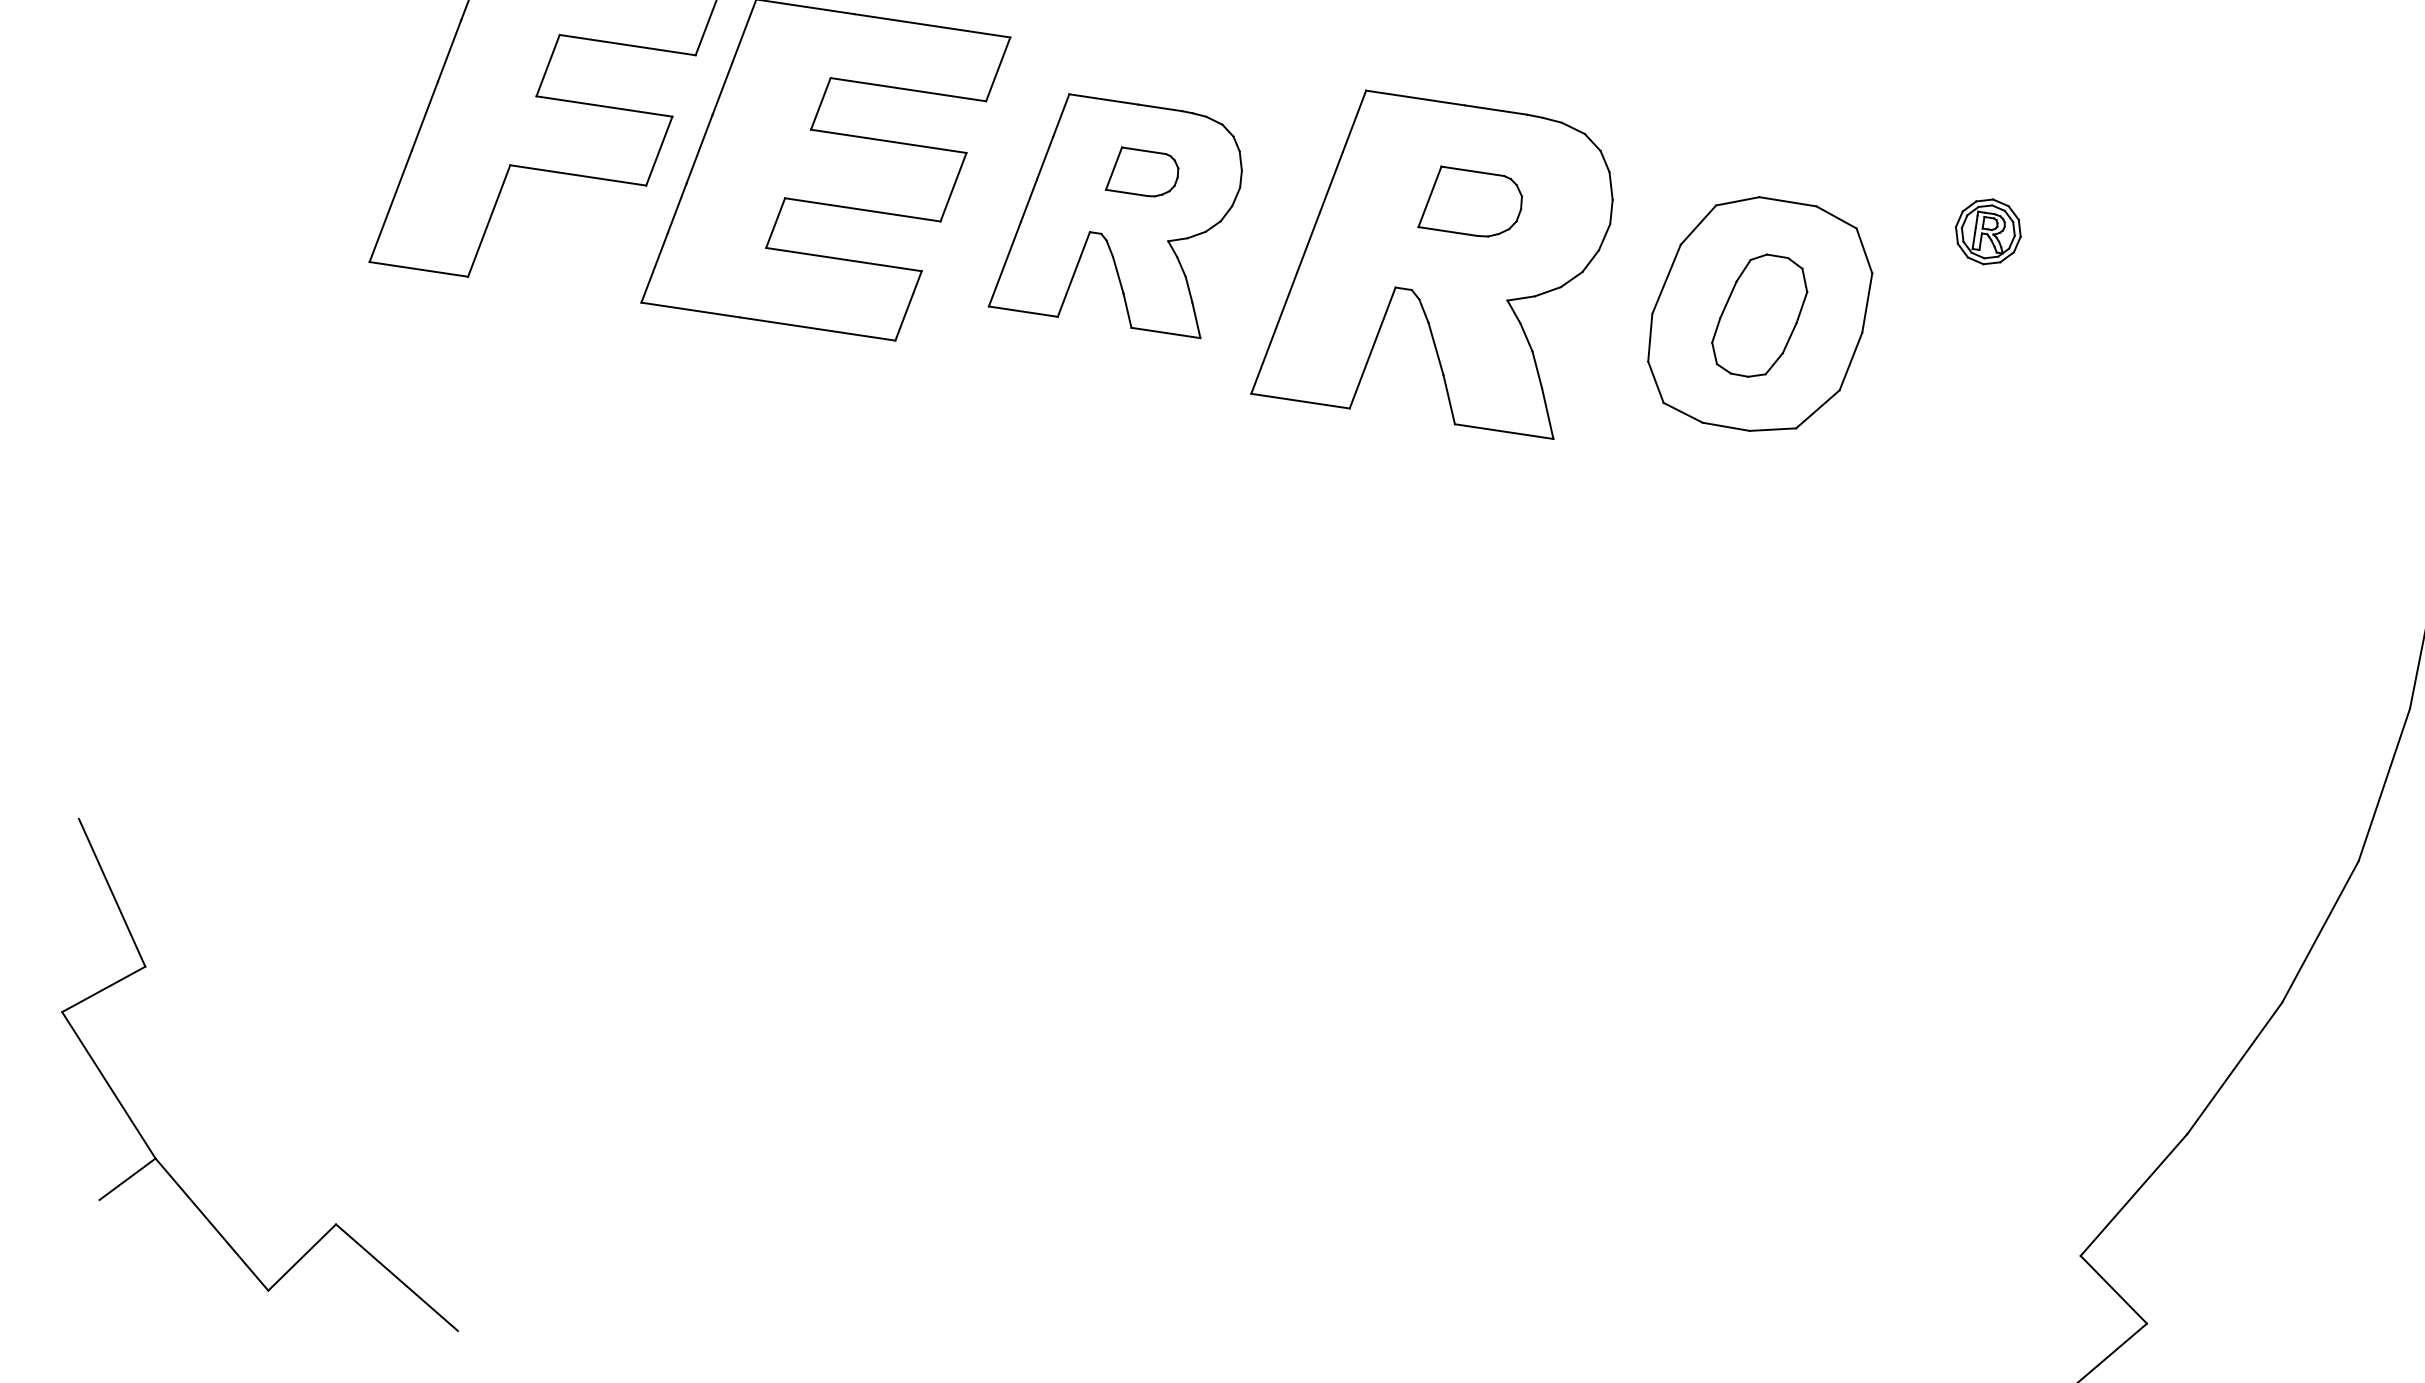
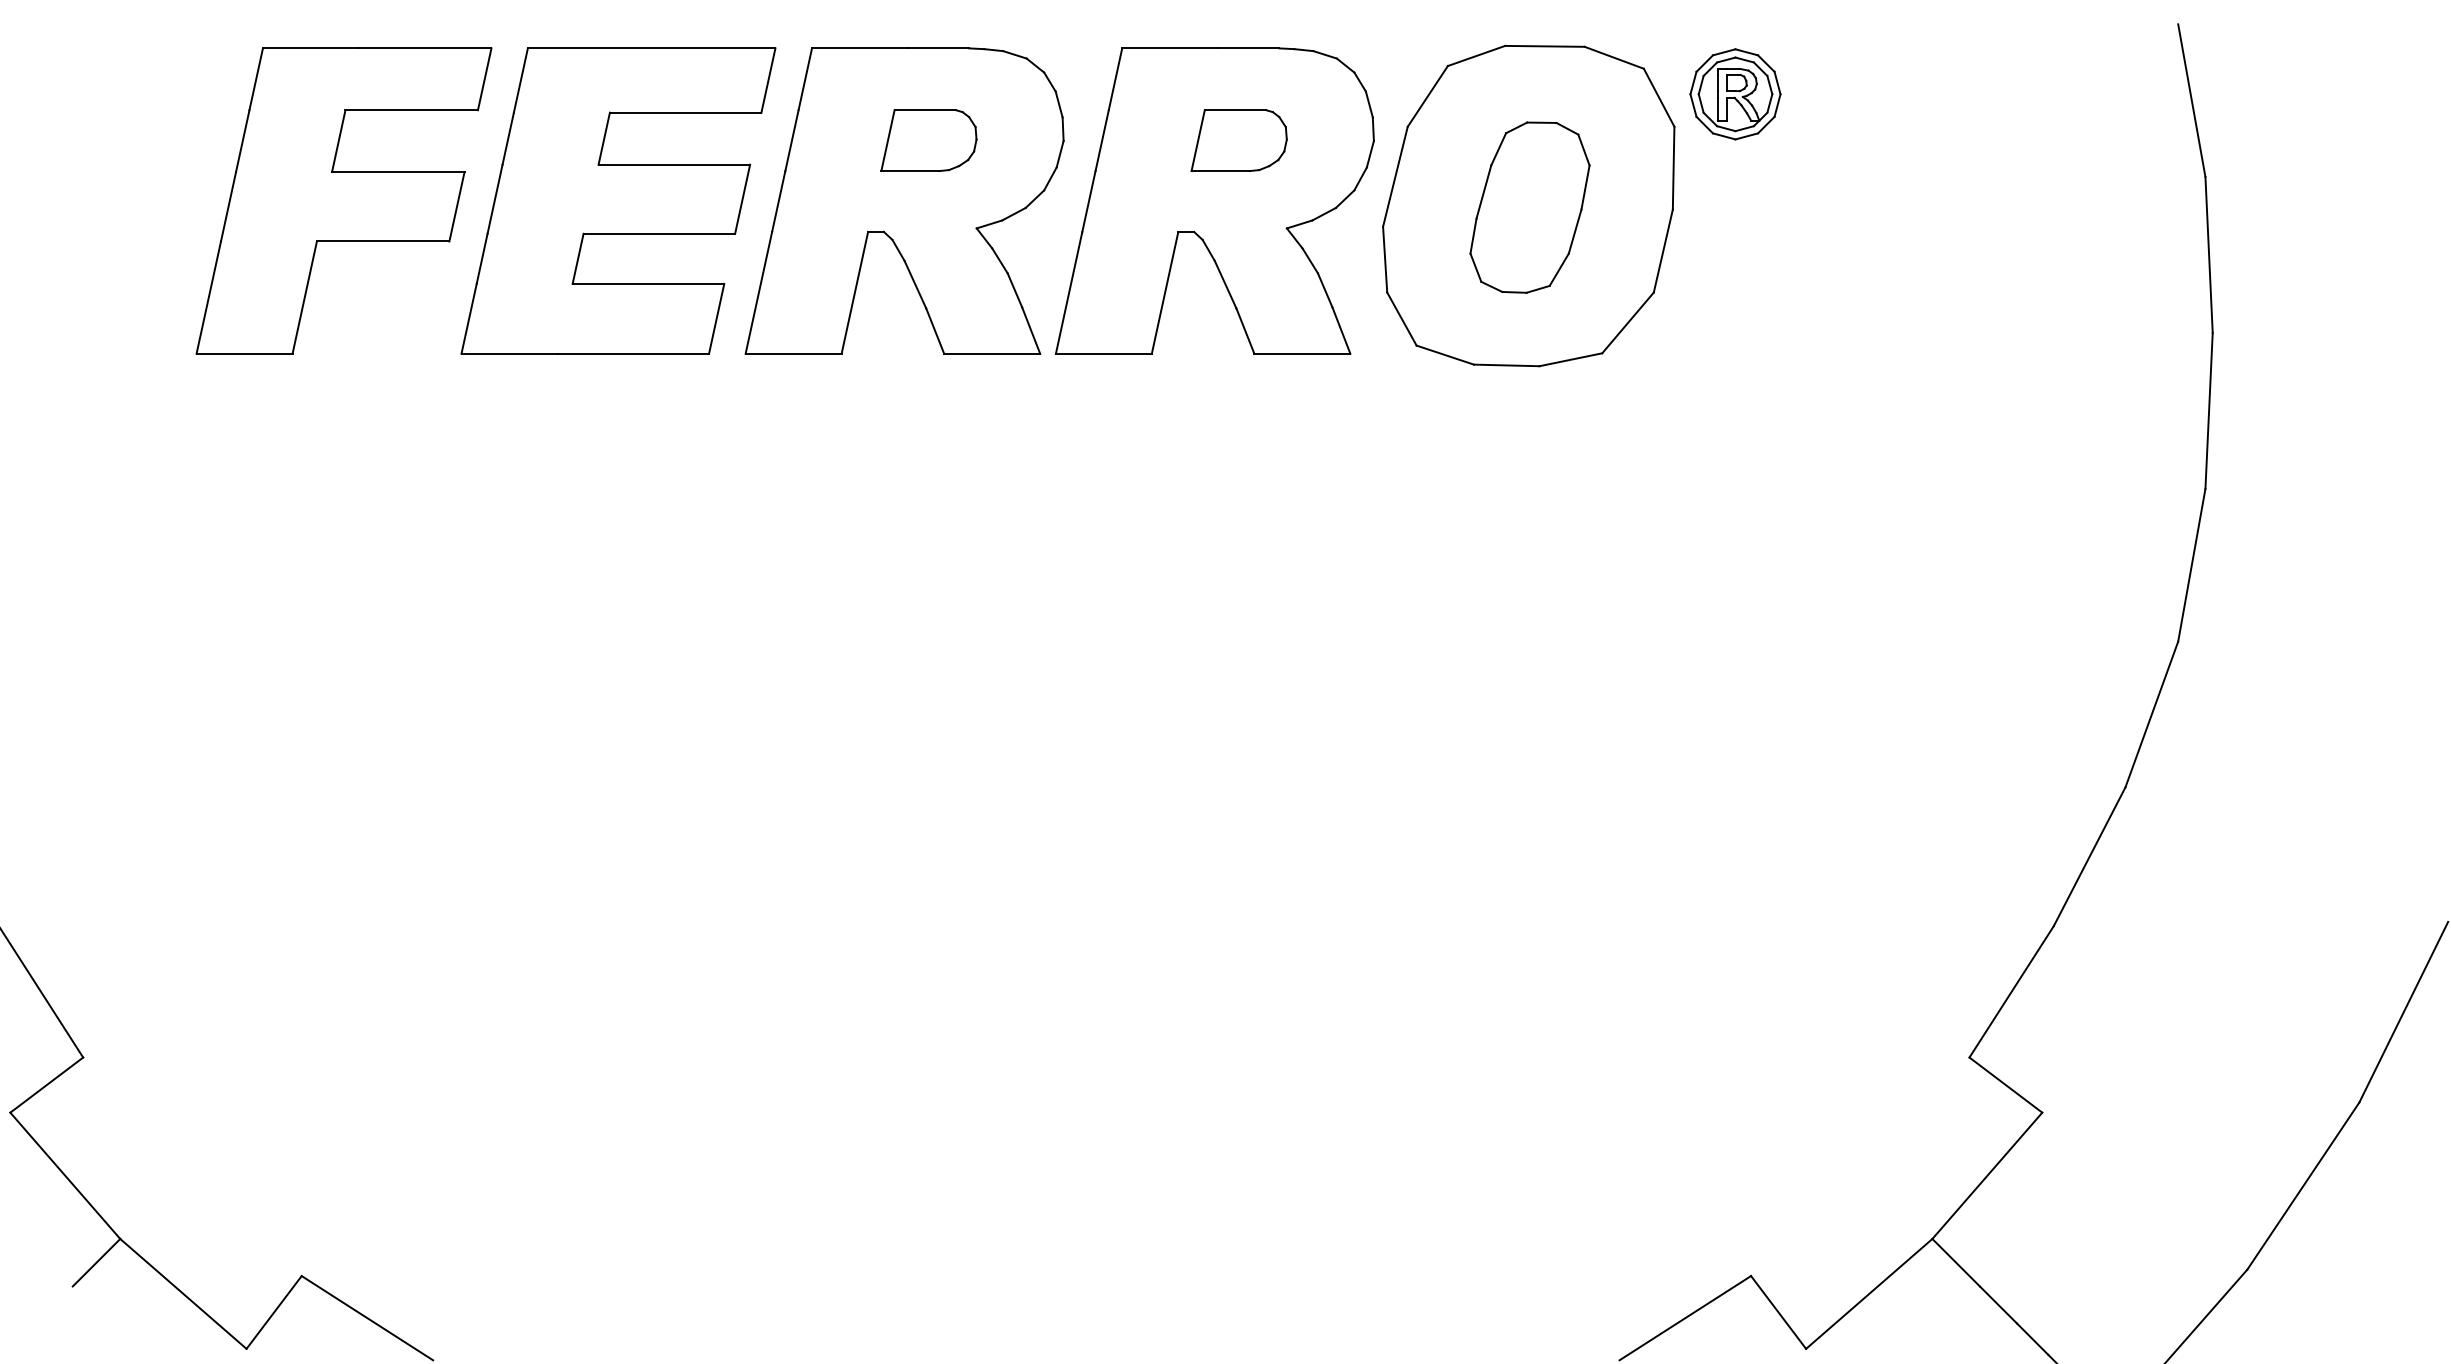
part: (1119, 213) -> (904, 200), size x1.43
part: (1988, 231) -> (1735, 94), size x1.43
part: (1758, 314) -> (1528, 205), size x1.43

